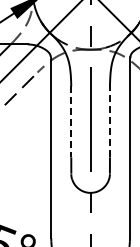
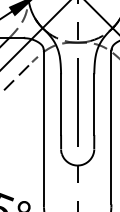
line: (109, 121) -> (93, 104), dashed -> solid
line: (71, 122) -> (61, 105), dashed -> solid

